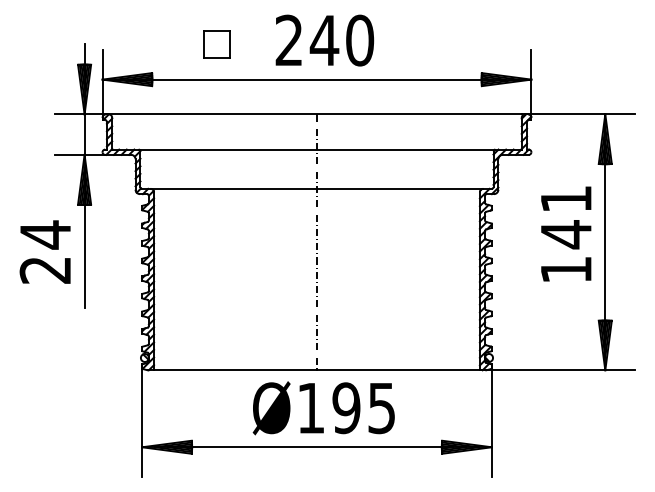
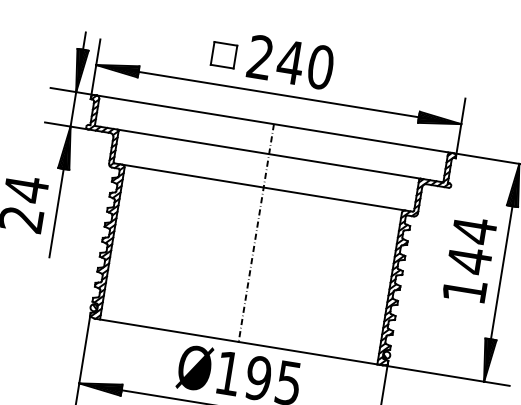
part: (216, 44) -> (223, 54), moved
text: (566, 199) -> (474, 231), 141 -> 144

